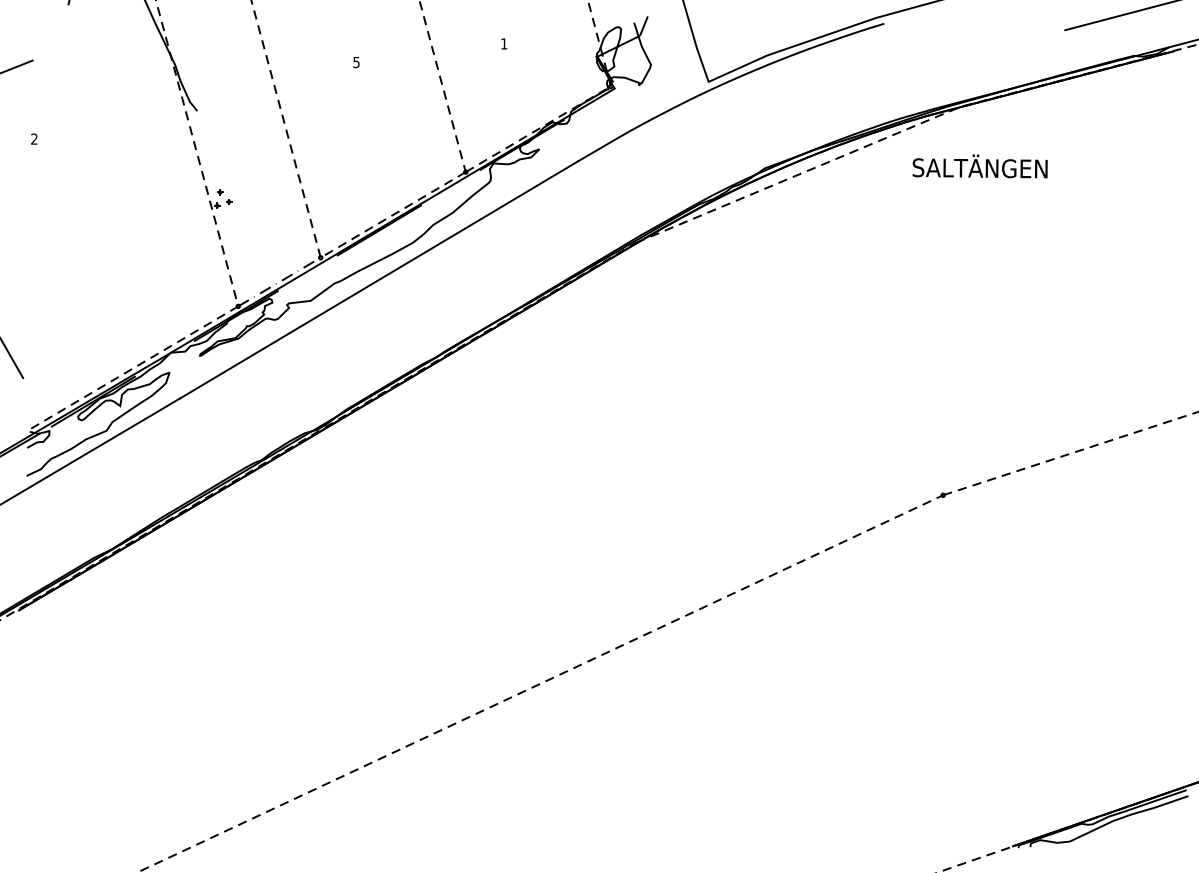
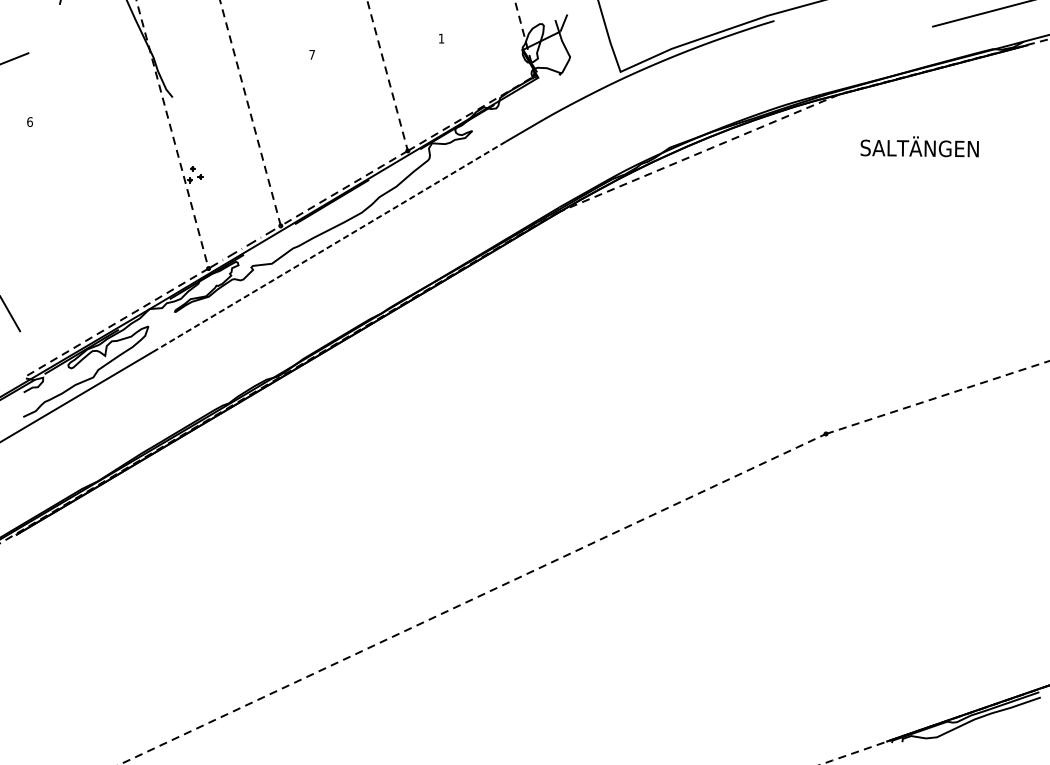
text: (356, 62) -> (312, 54), 5 -> 7
text: (34, 138) -> (30, 121), 2 -> 6
text: (979, 166) -> (919, 146), moved
line: (378, 280) -> (331, 245), solid -> dashed

